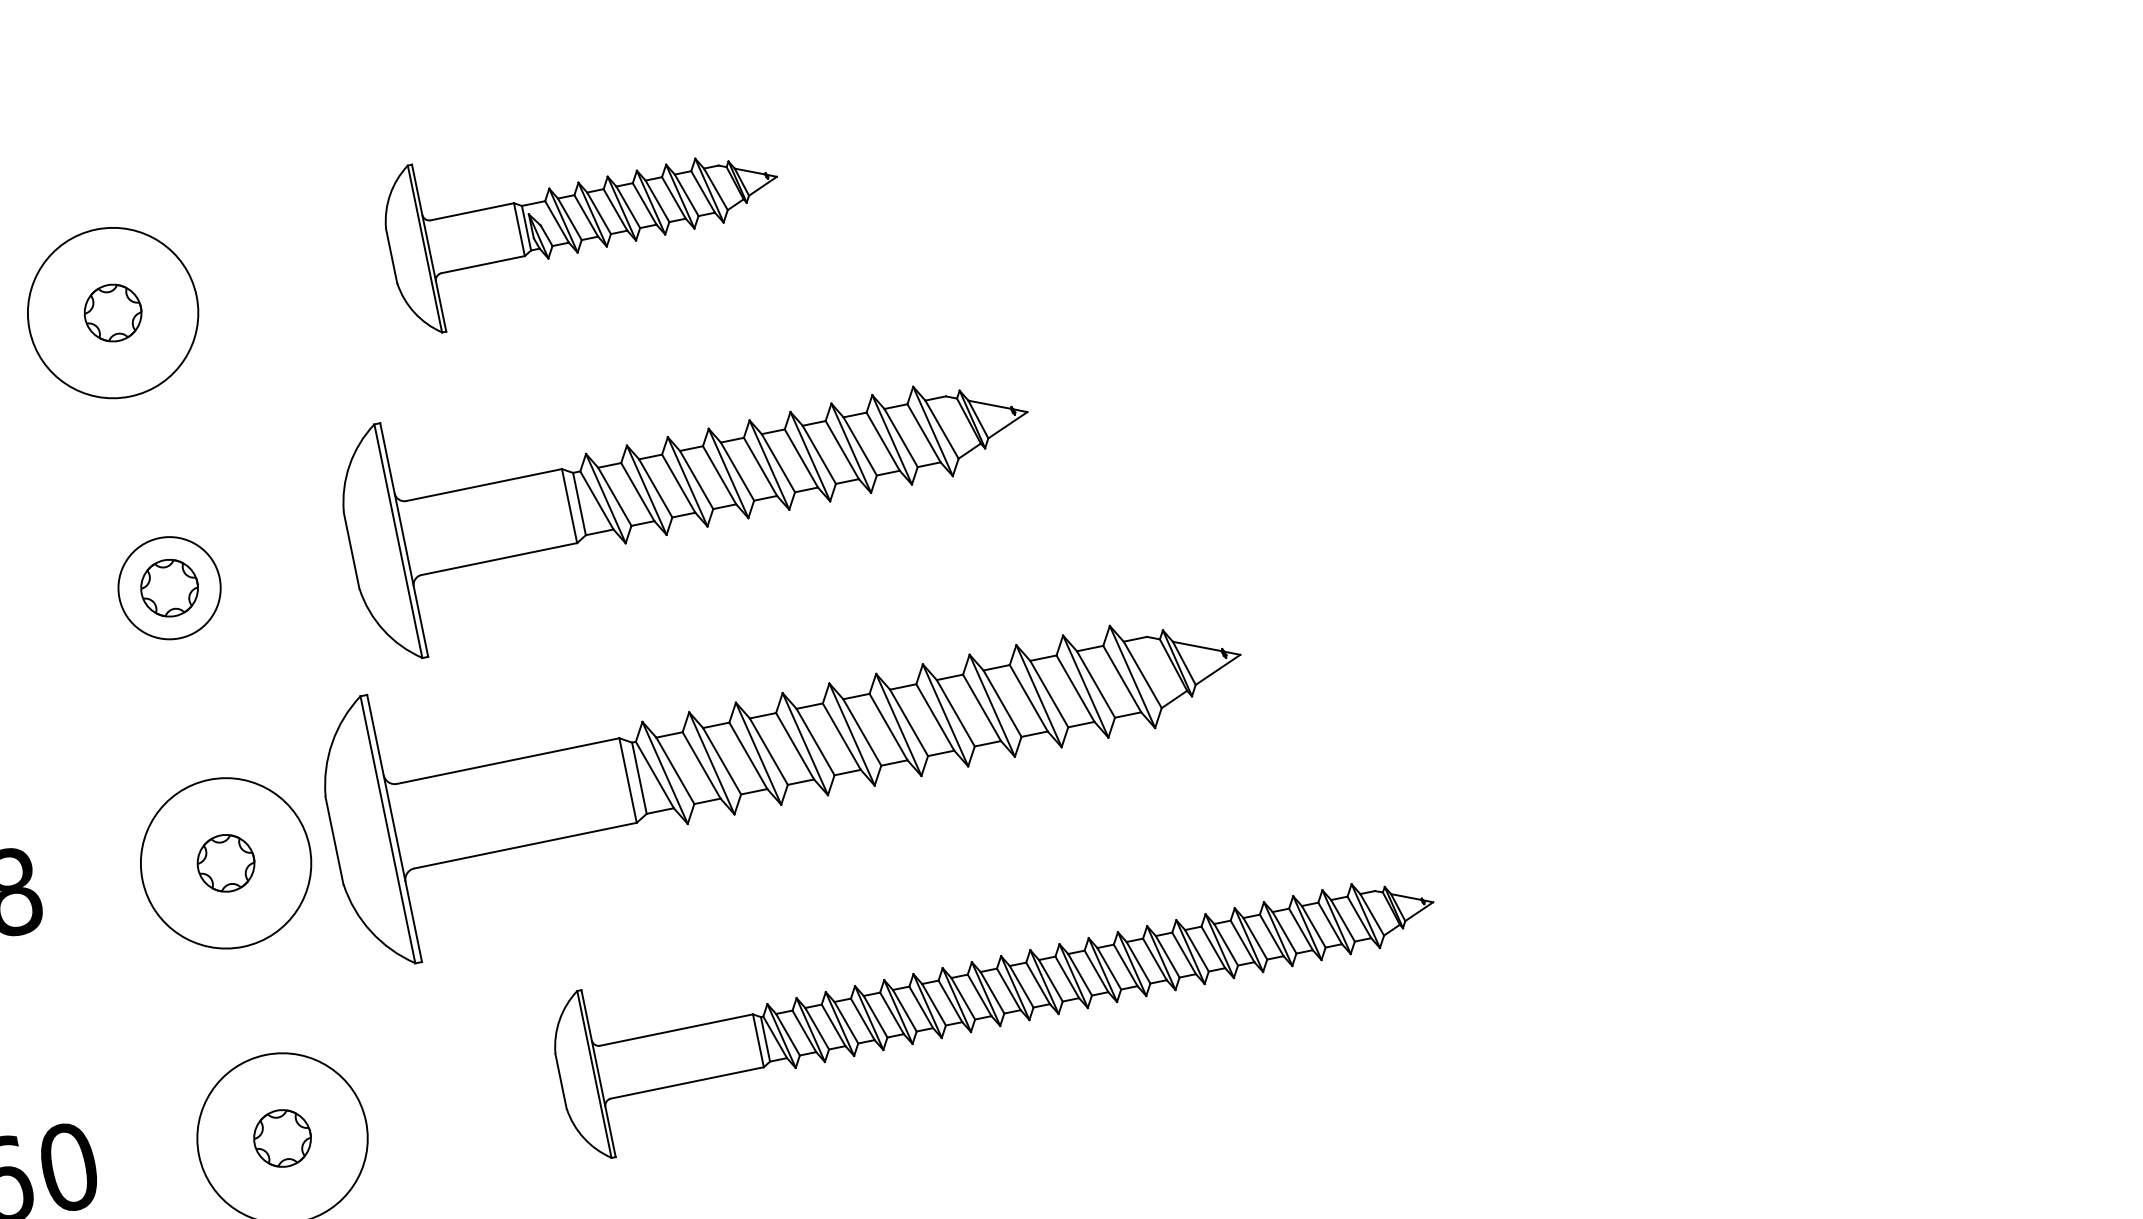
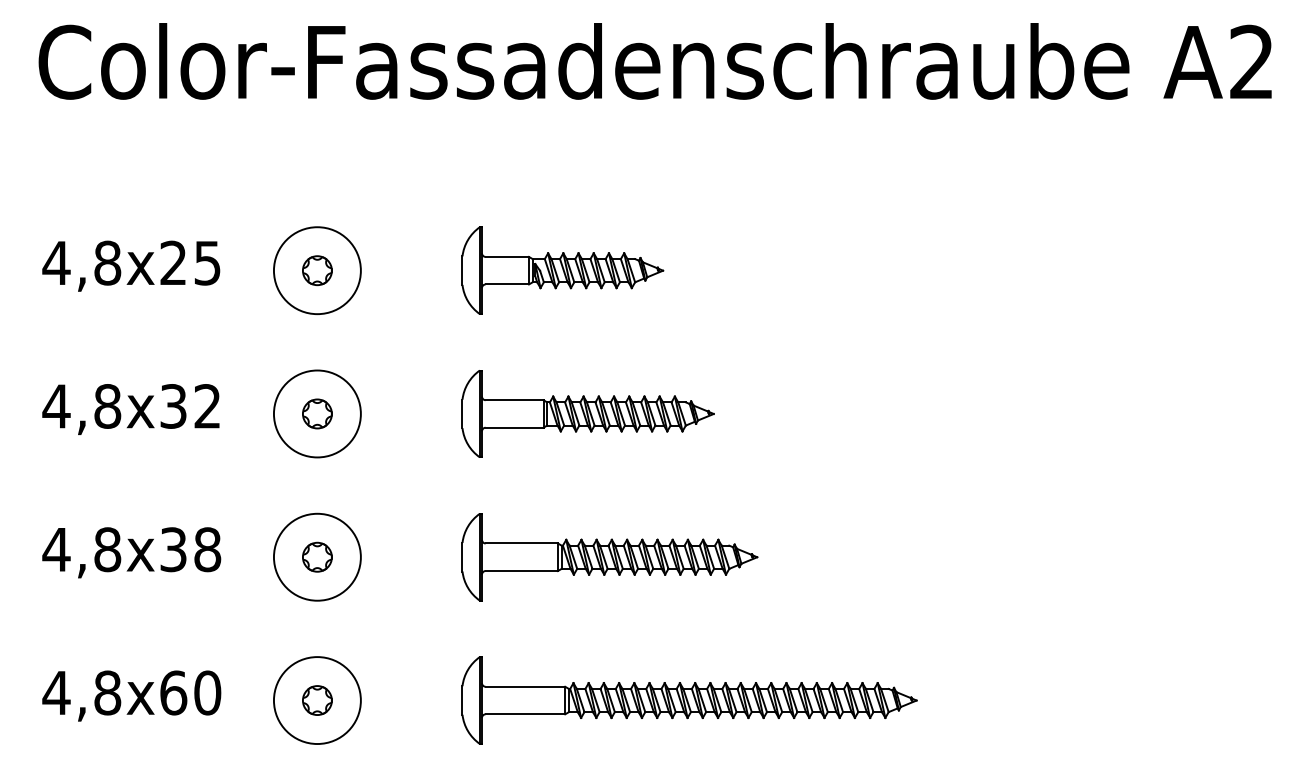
part: (688, 480) -> (587, 413), size x0.71
circle: (167, 587) -> (316, 413), size x1.67
part: (787, 748) -> (609, 557), size x0.62

